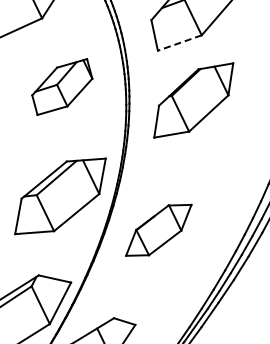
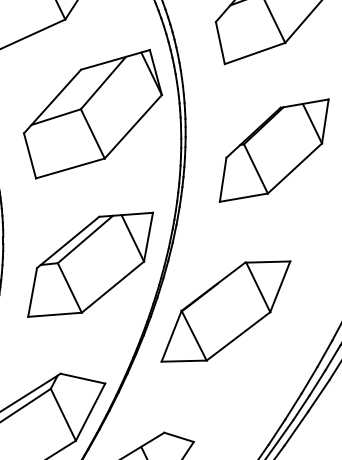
line: (179, 43) -> (254, 54), dashed -> solid
part: (62, 86) -> (93, 113), size x1.67
part: (193, 100) -> (273, 150), moved
part: (158, 230) -> (225, 311), size x1.43

